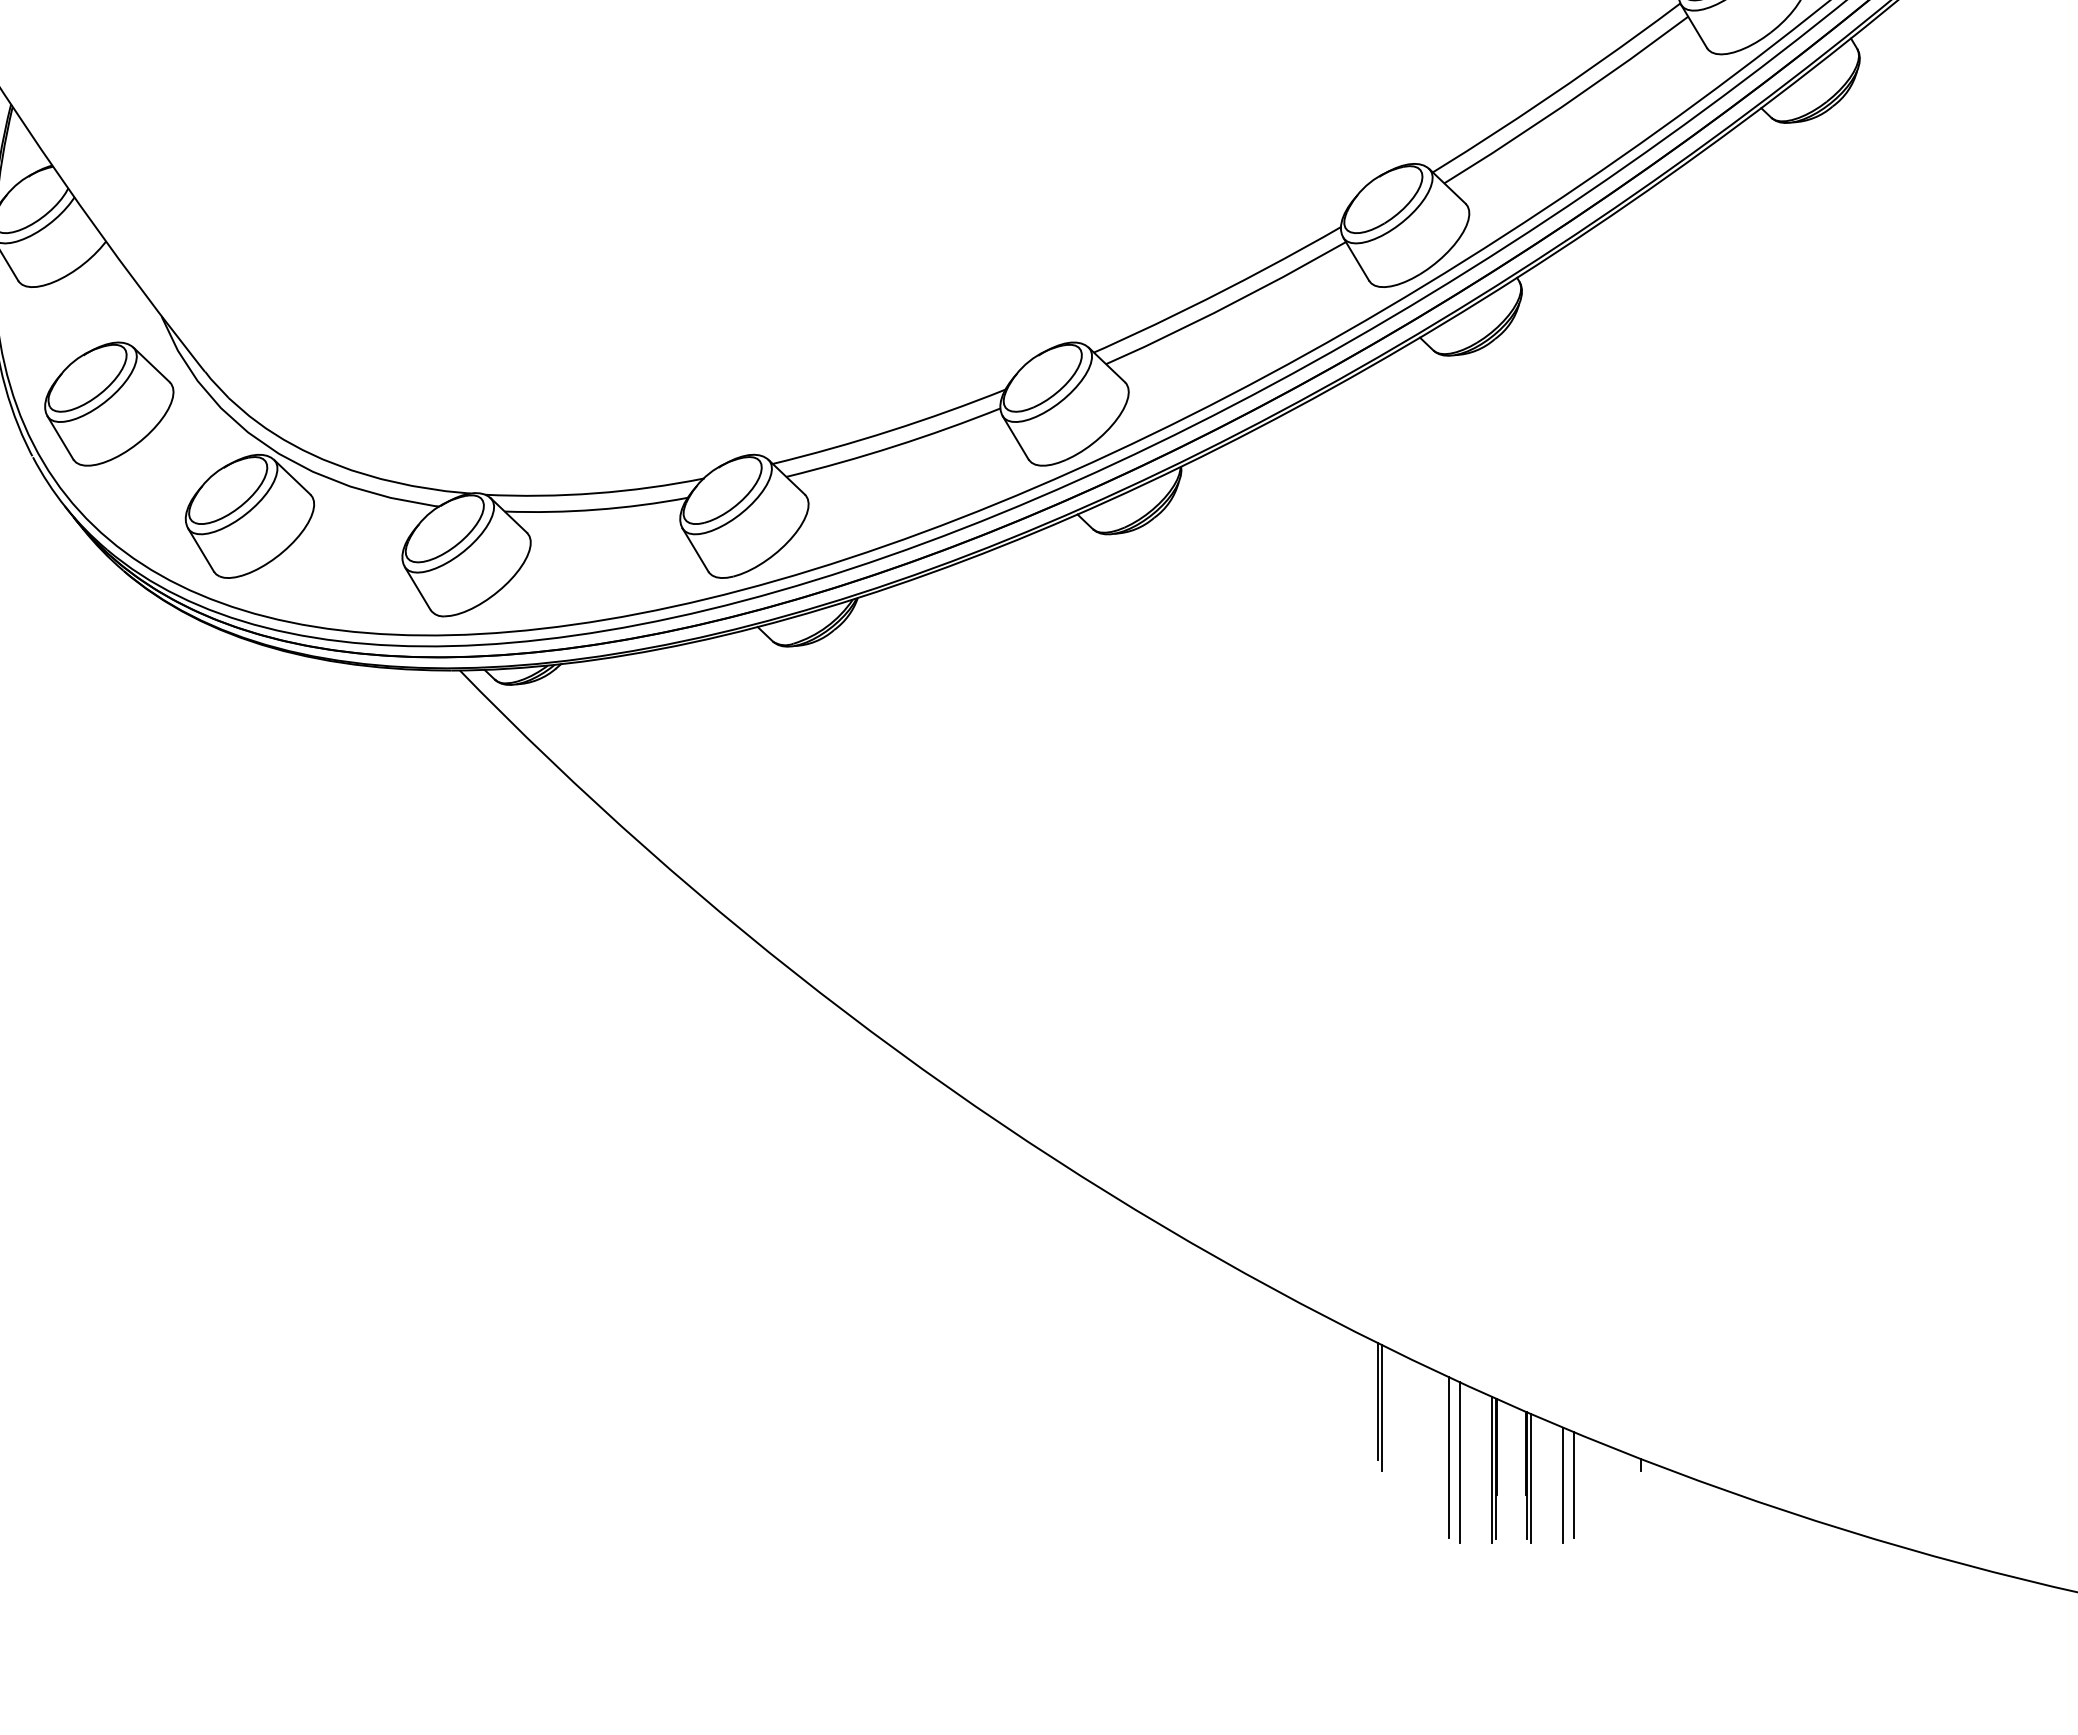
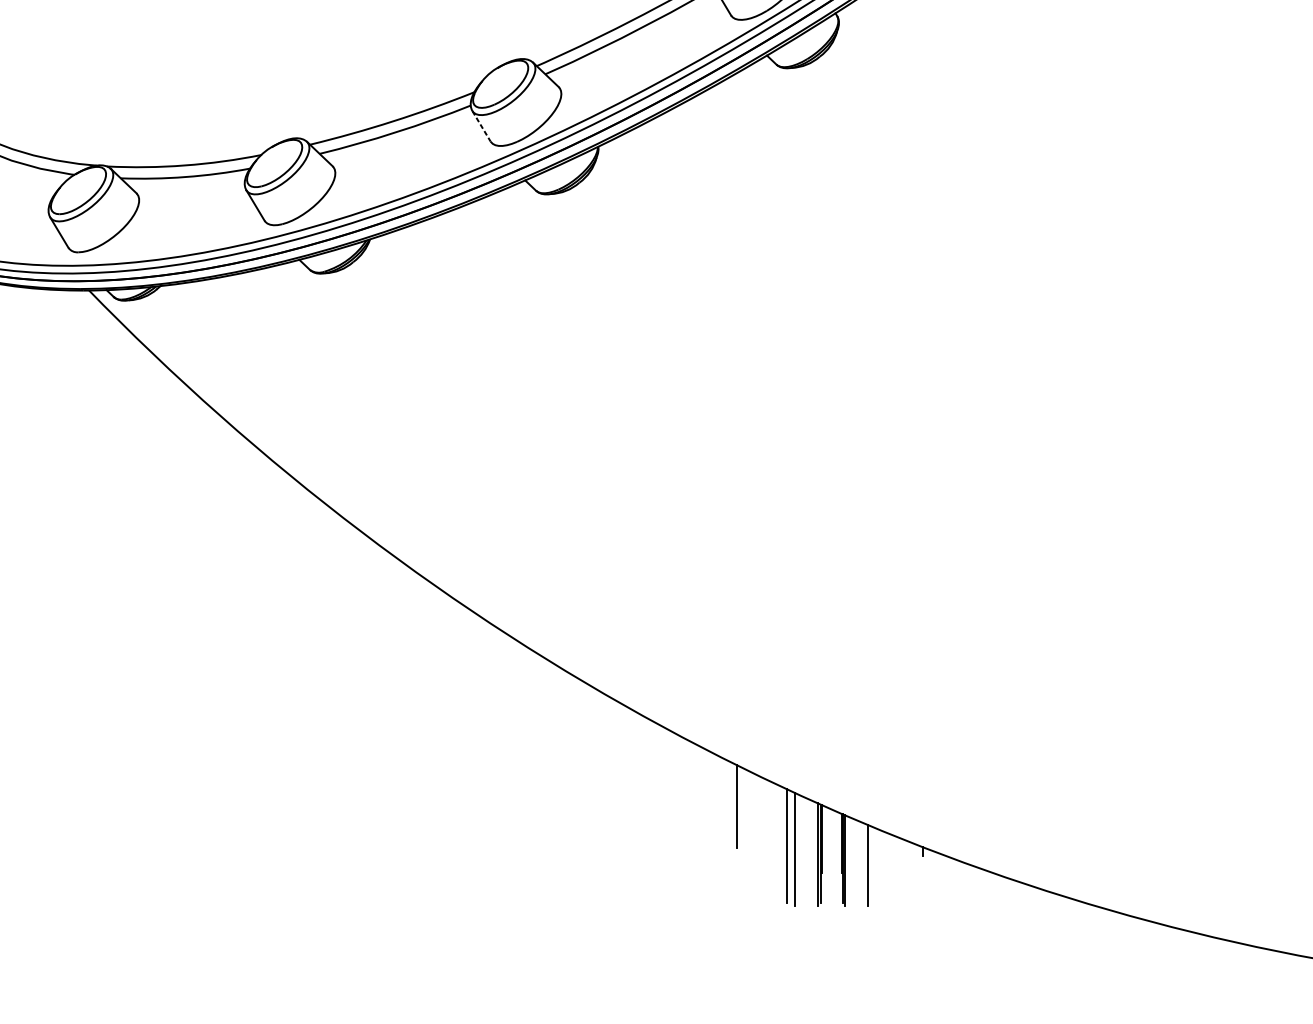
line: (1015, 438) -> (481, 126), solid -> dashed
line: (1382, 1407) -> (740, 810), removed
line: (1574, 1484) -> (876, 865), removed

